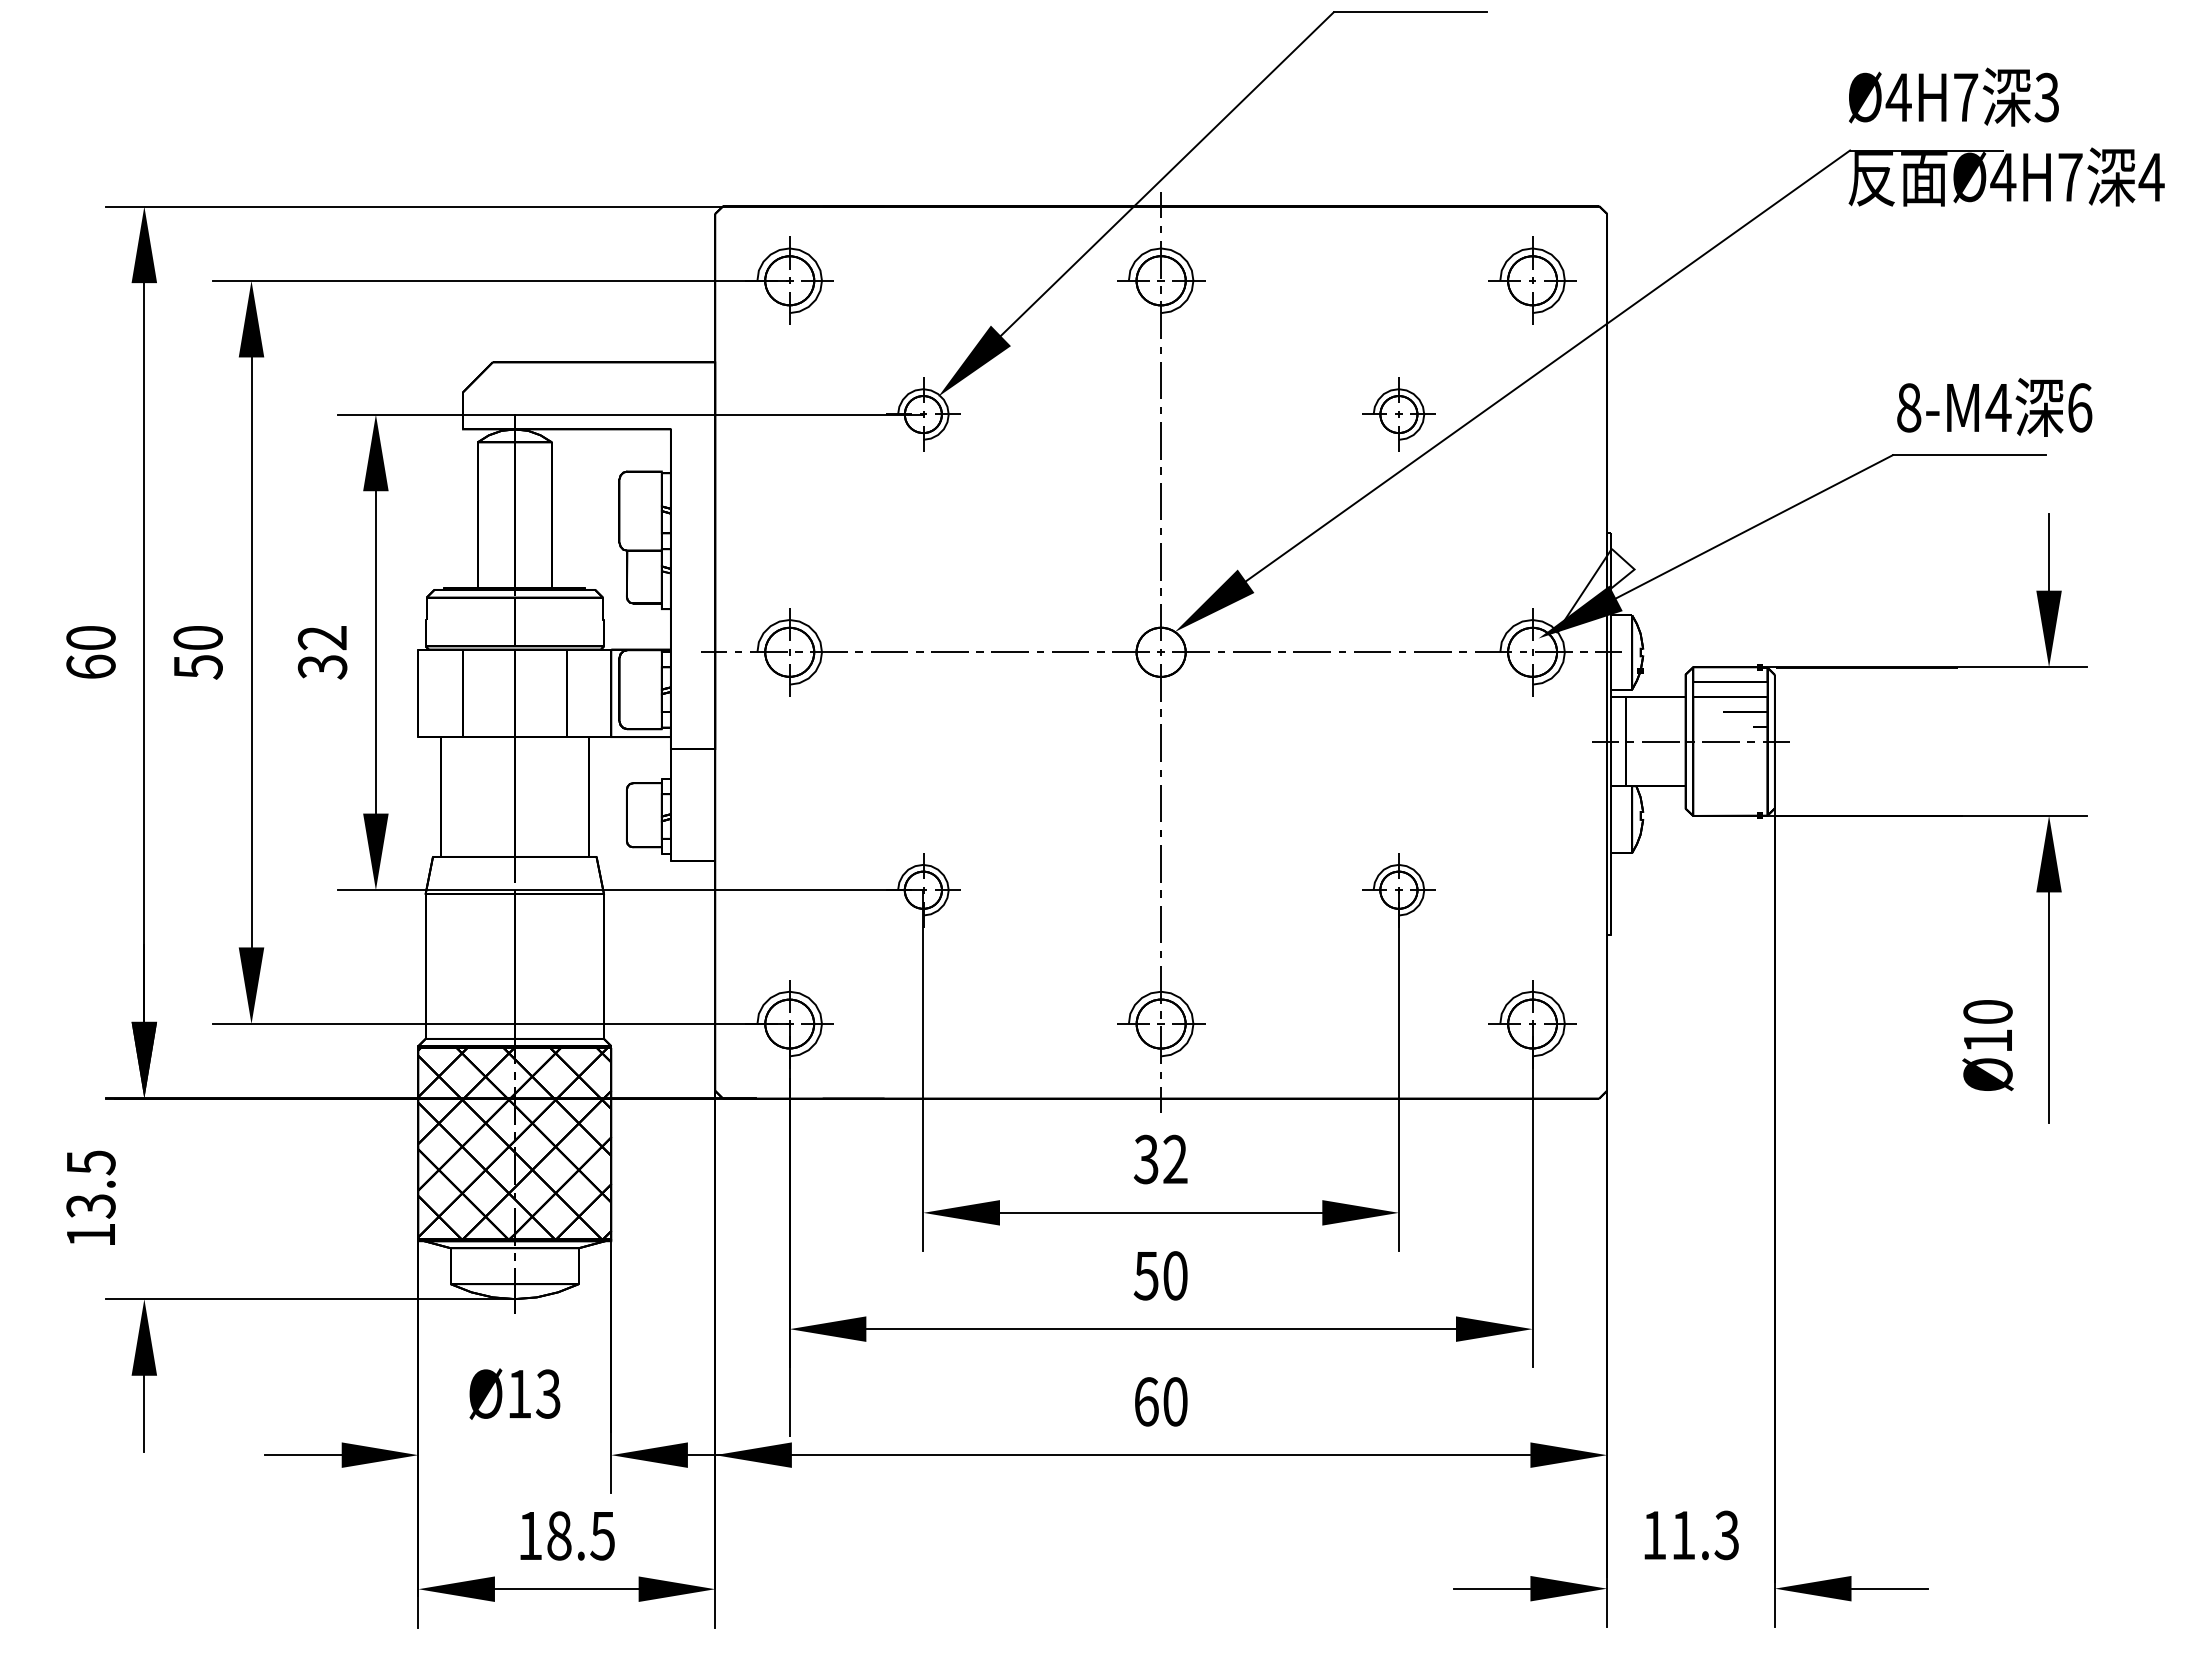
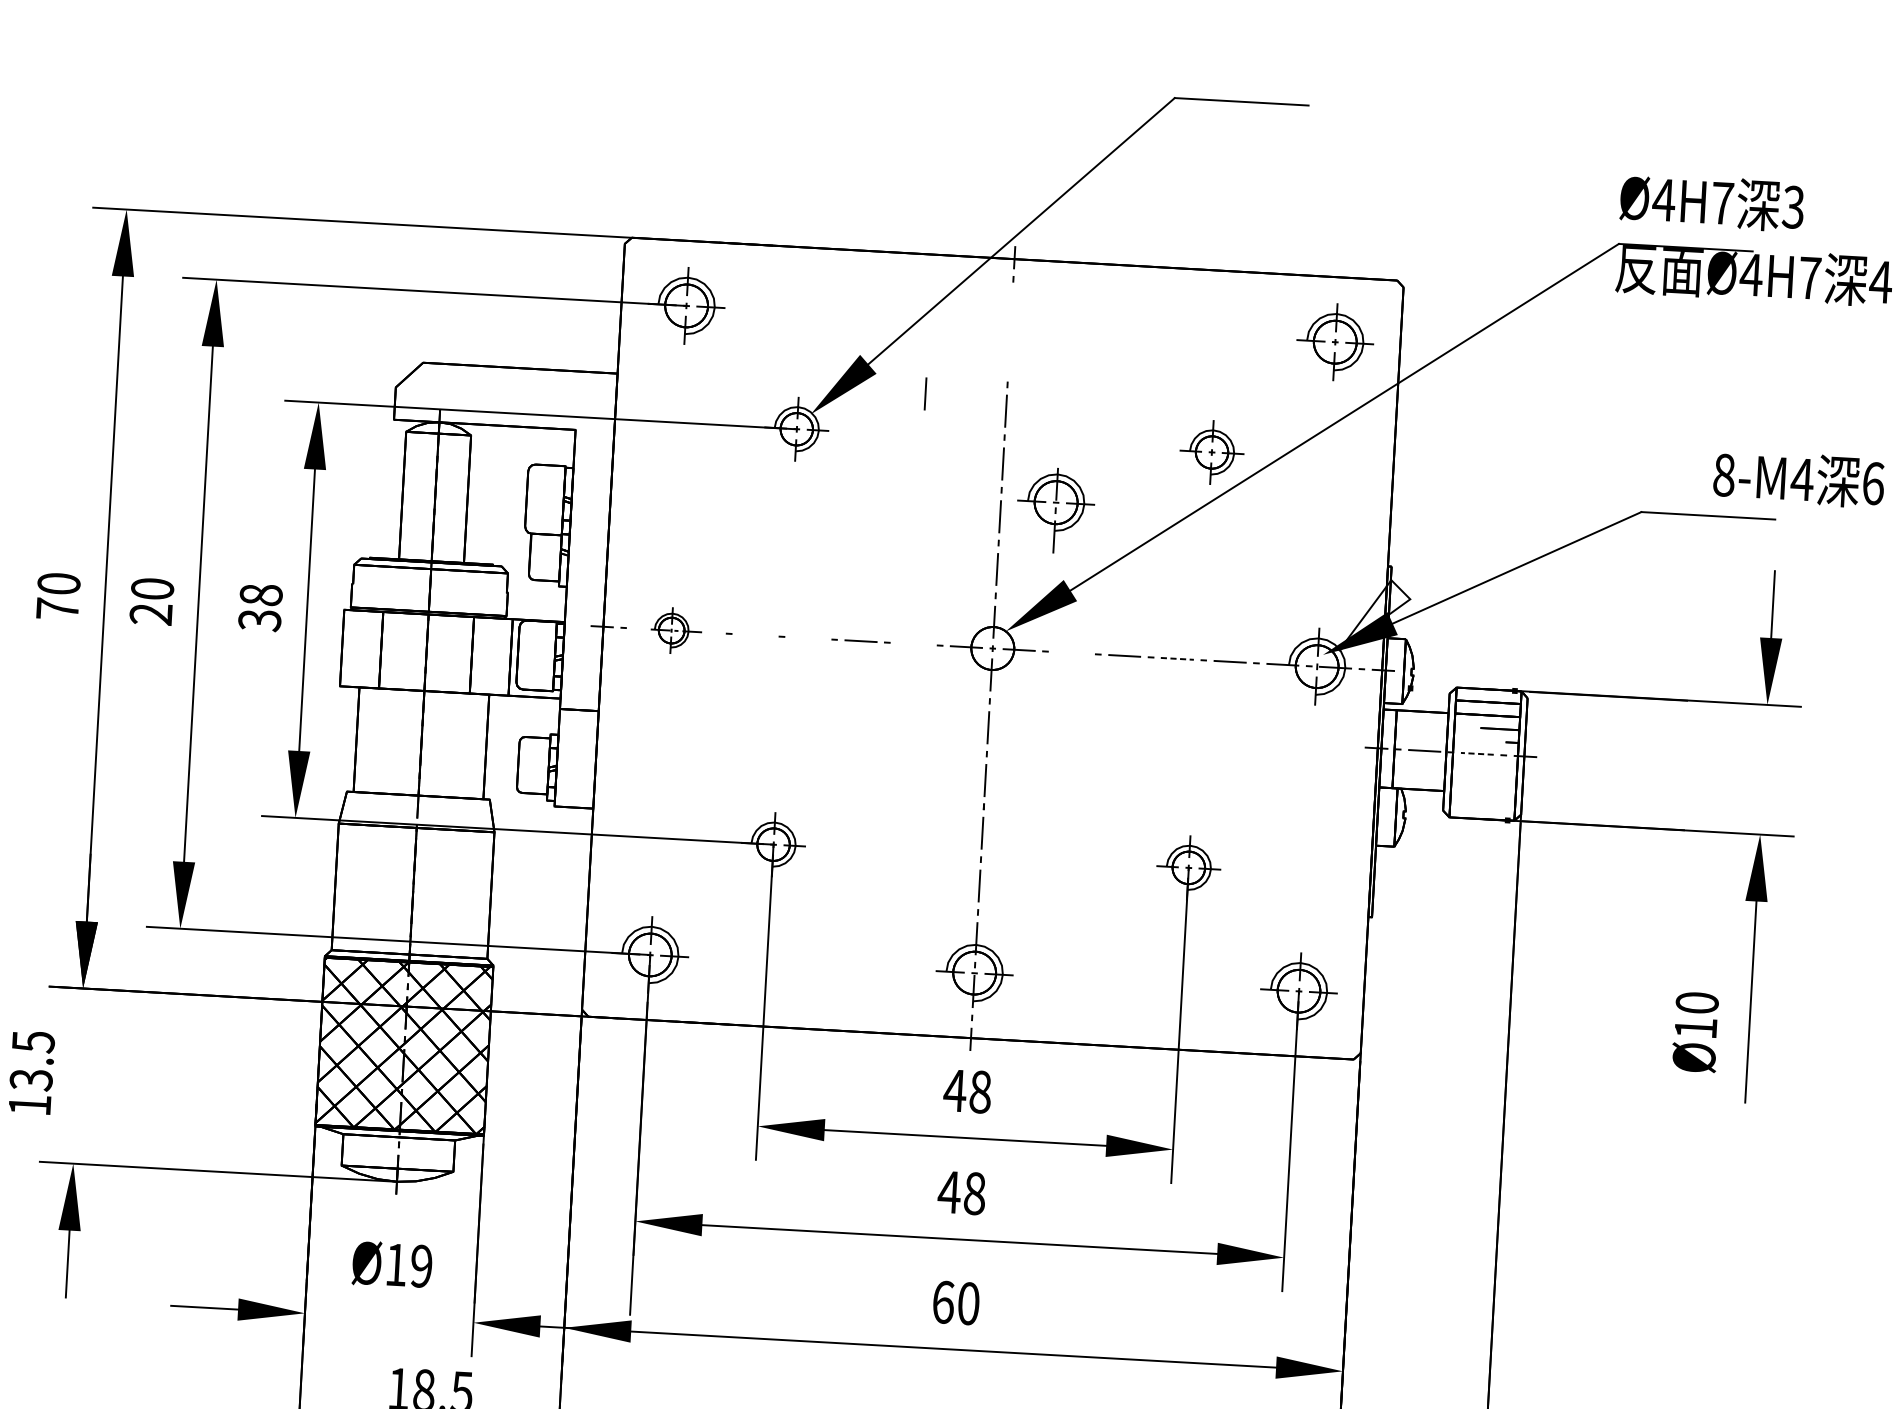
part: (1161, 289) -> (1056, 510), moved
line: (1067, 365) -> (925, 393), added
text: (1994, 407) -> (1798, 479), moved
text: (322, 637) -> (261, 594), 32 -> 38
line: (889, 651) -> (755, 634), removed
line: (949, 651) -> (808, 637), removed
line: (1070, 651) -> (913, 643), removed
line: (1251, 651) -> (1071, 652), removed
part: (798, 652) -> (676, 630), size x0.6
line: (1372, 652) -> (1177, 658), solid -> dashed
text: (90, 666) -> (57, 608), 60 -> 70
text: (197, 667) -> (150, 614), 50 -> 20
line: (1721, 741) -> (1477, 753), solid -> dashed
text: (1160, 1159) -> (967, 1091), 32 -> 48
text: (1160, 1275) -> (961, 1192), 50 -> 48
text: (548, 1393) -> (421, 1265), Ø13 -> Ø19

